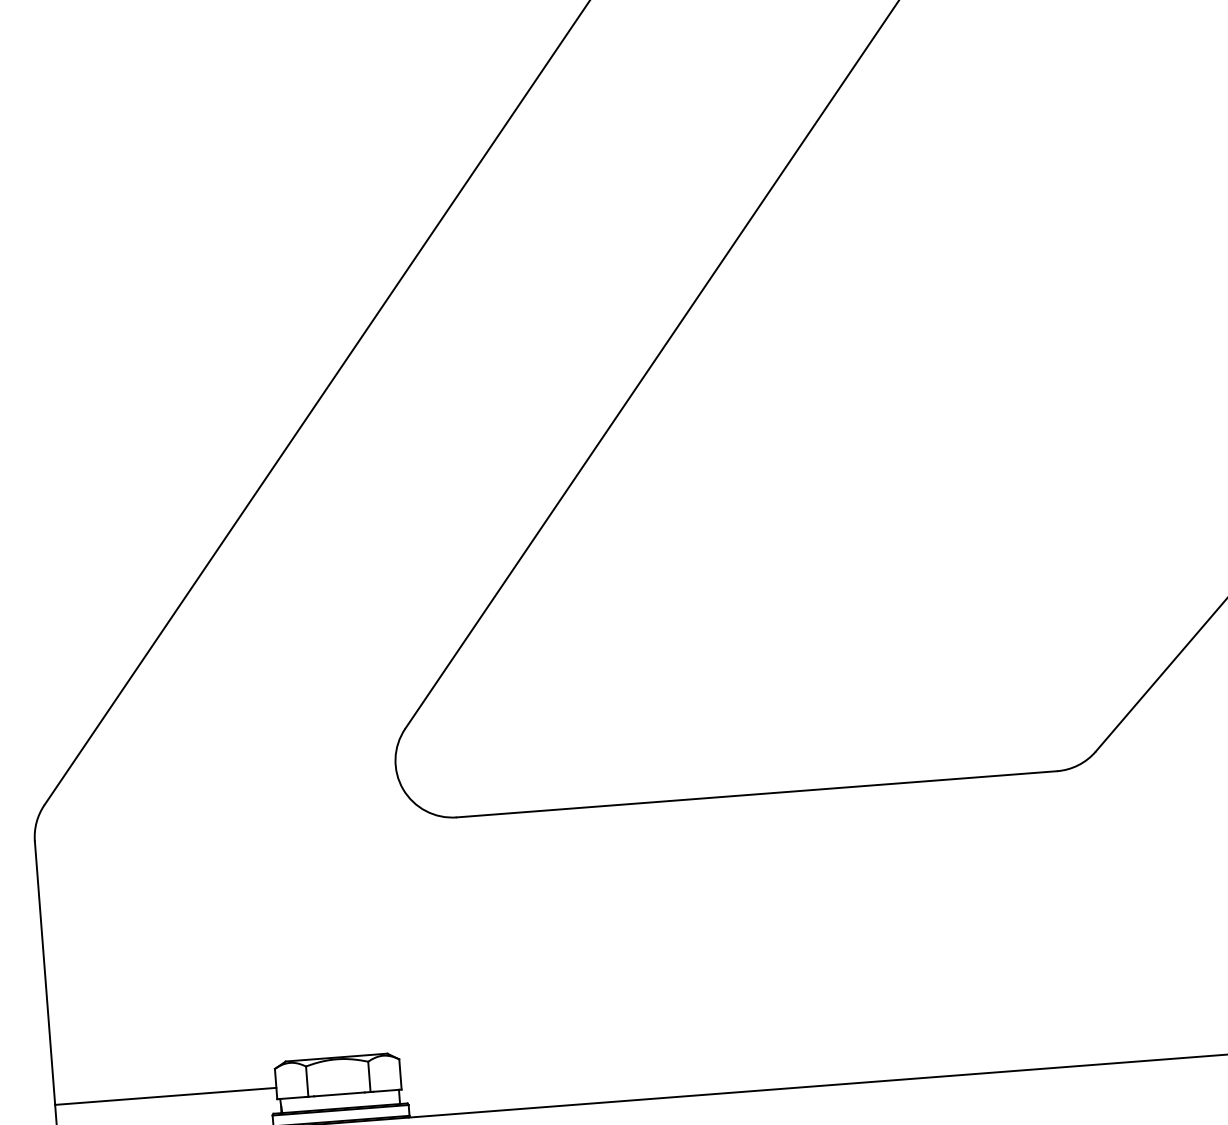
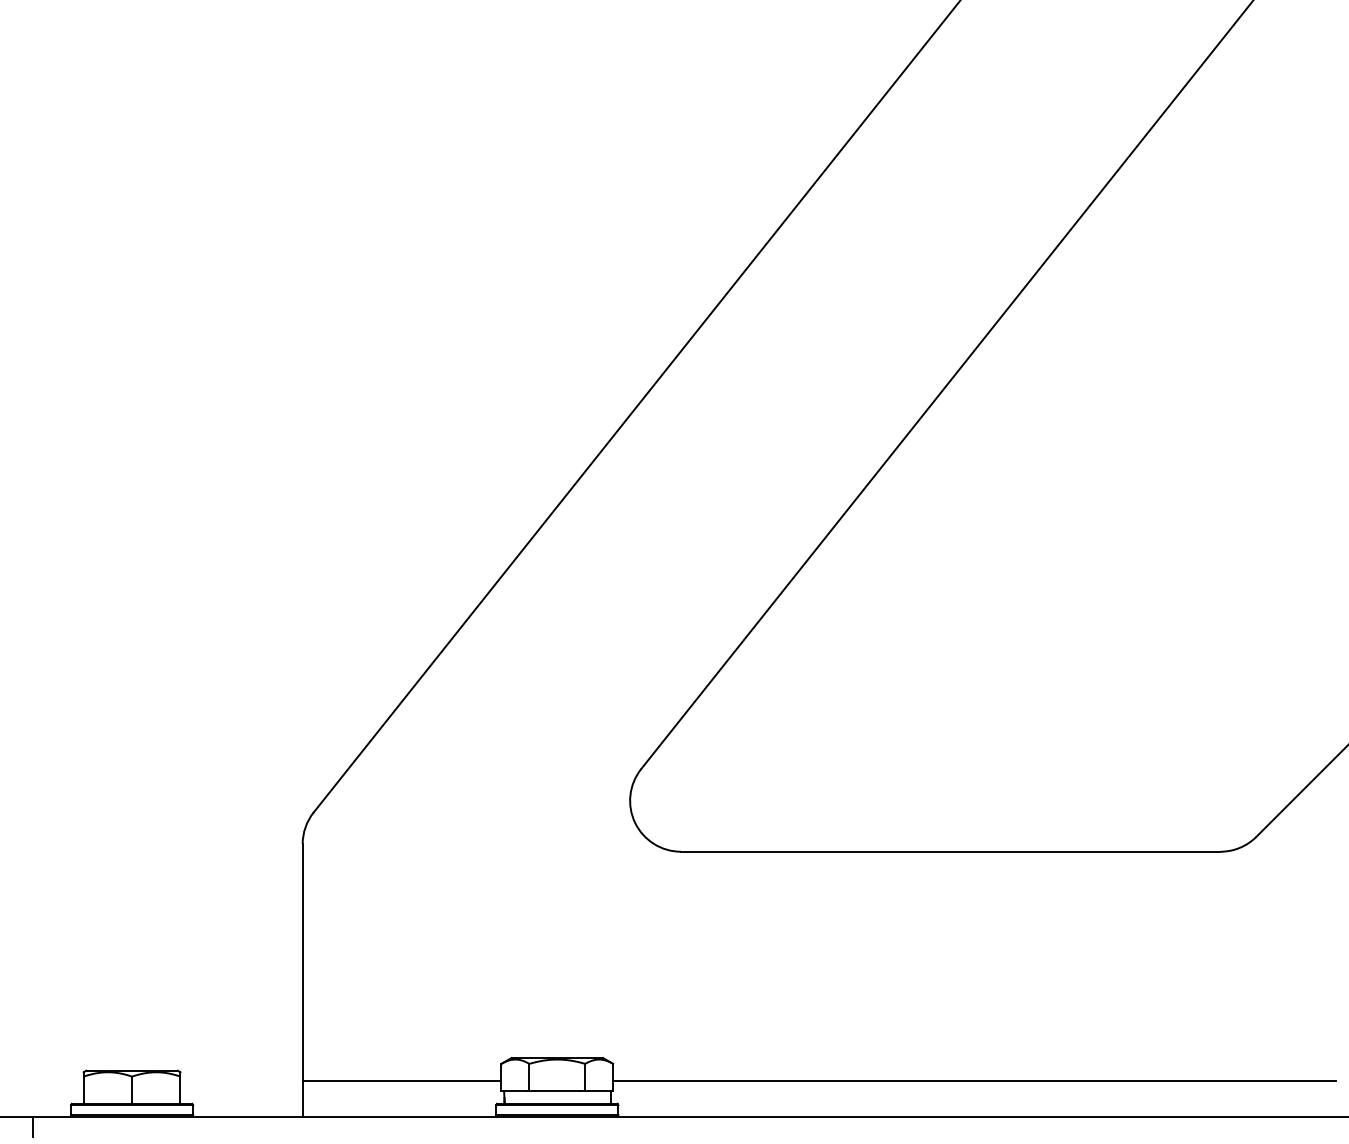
line: (802, 1046) -> (974, 1080), added

